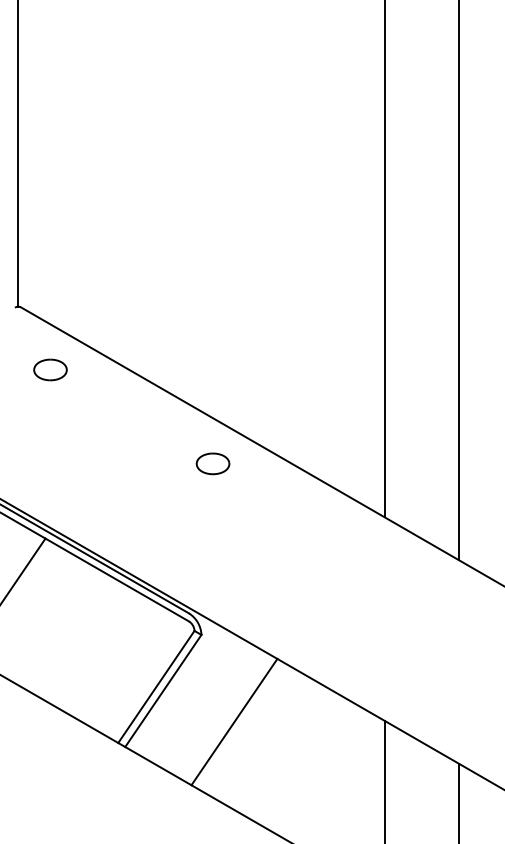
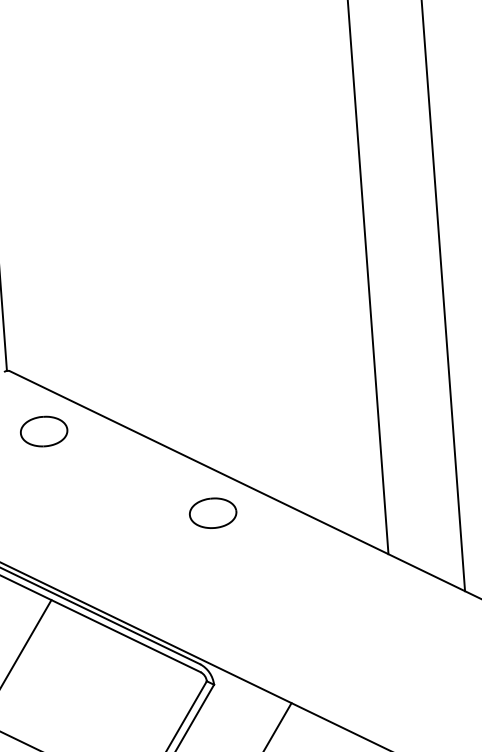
part: (50, 369) -> (44, 431), size x1.43
part: (212, 463) -> (212, 512), size x1.43

